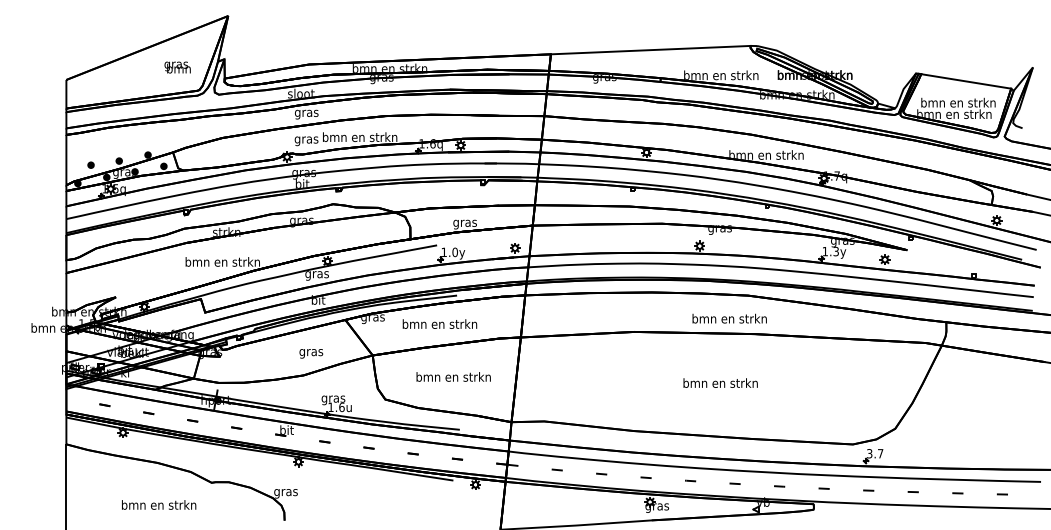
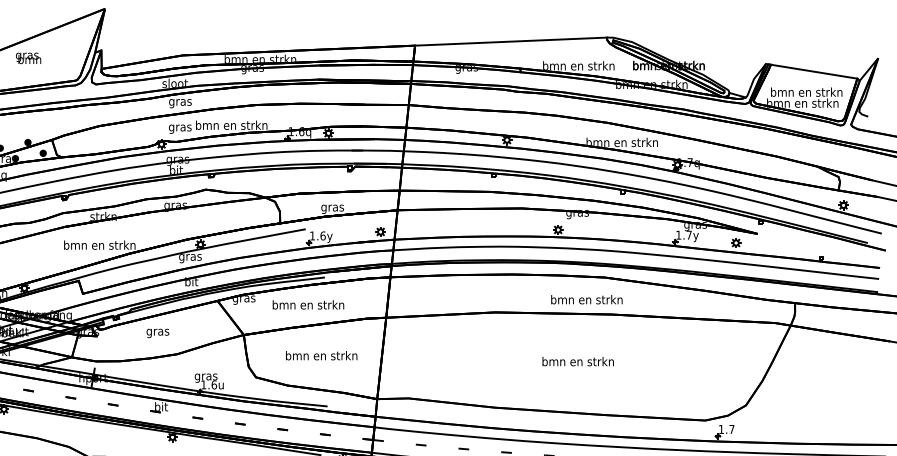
text: (177, 67) -> (28, 58), moved
text: (454, 251) -> (322, 235), 1.0y -> 1.6y
text: (835, 251) -> (688, 235), 1.3y -> 1.7y
text: (311, 353) -> (158, 333), moved
text: (869, 453) -> (721, 429), 3.7 -> 1.7

